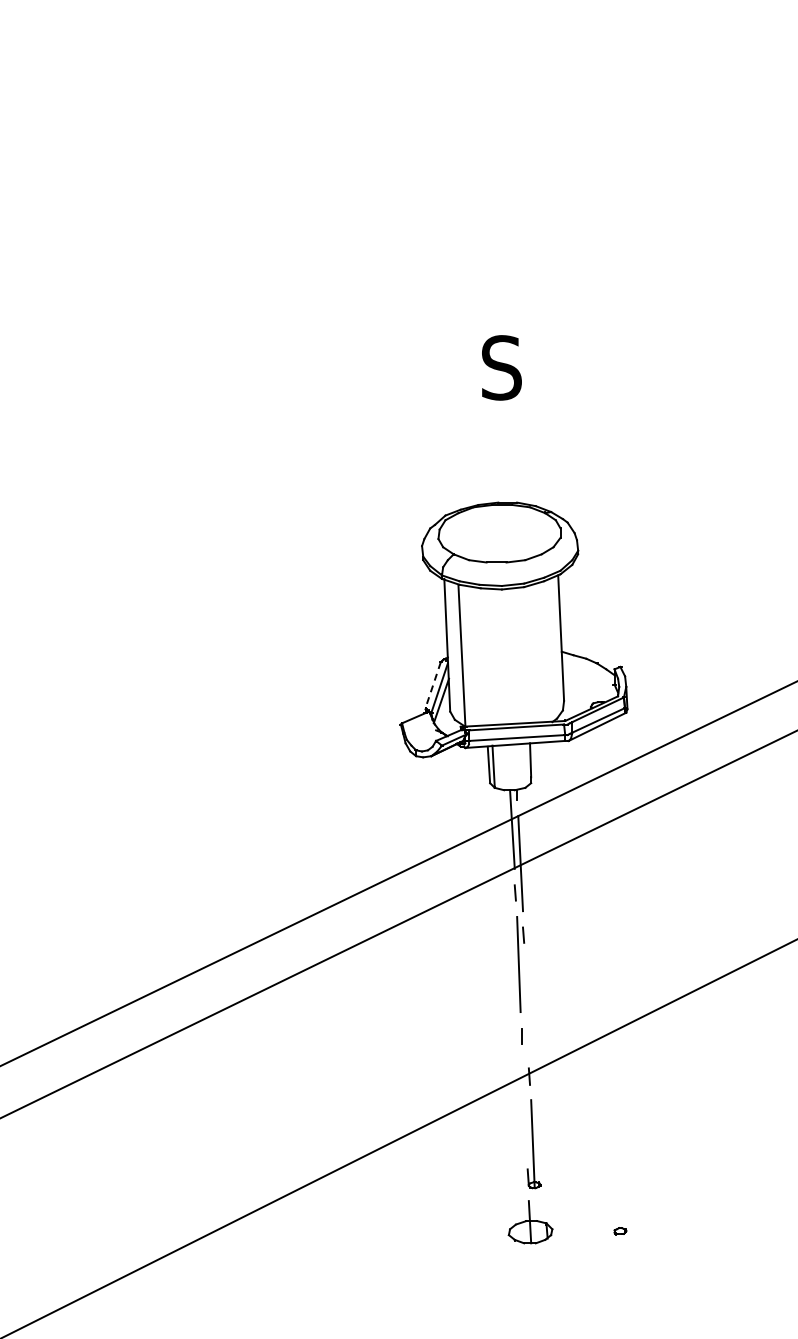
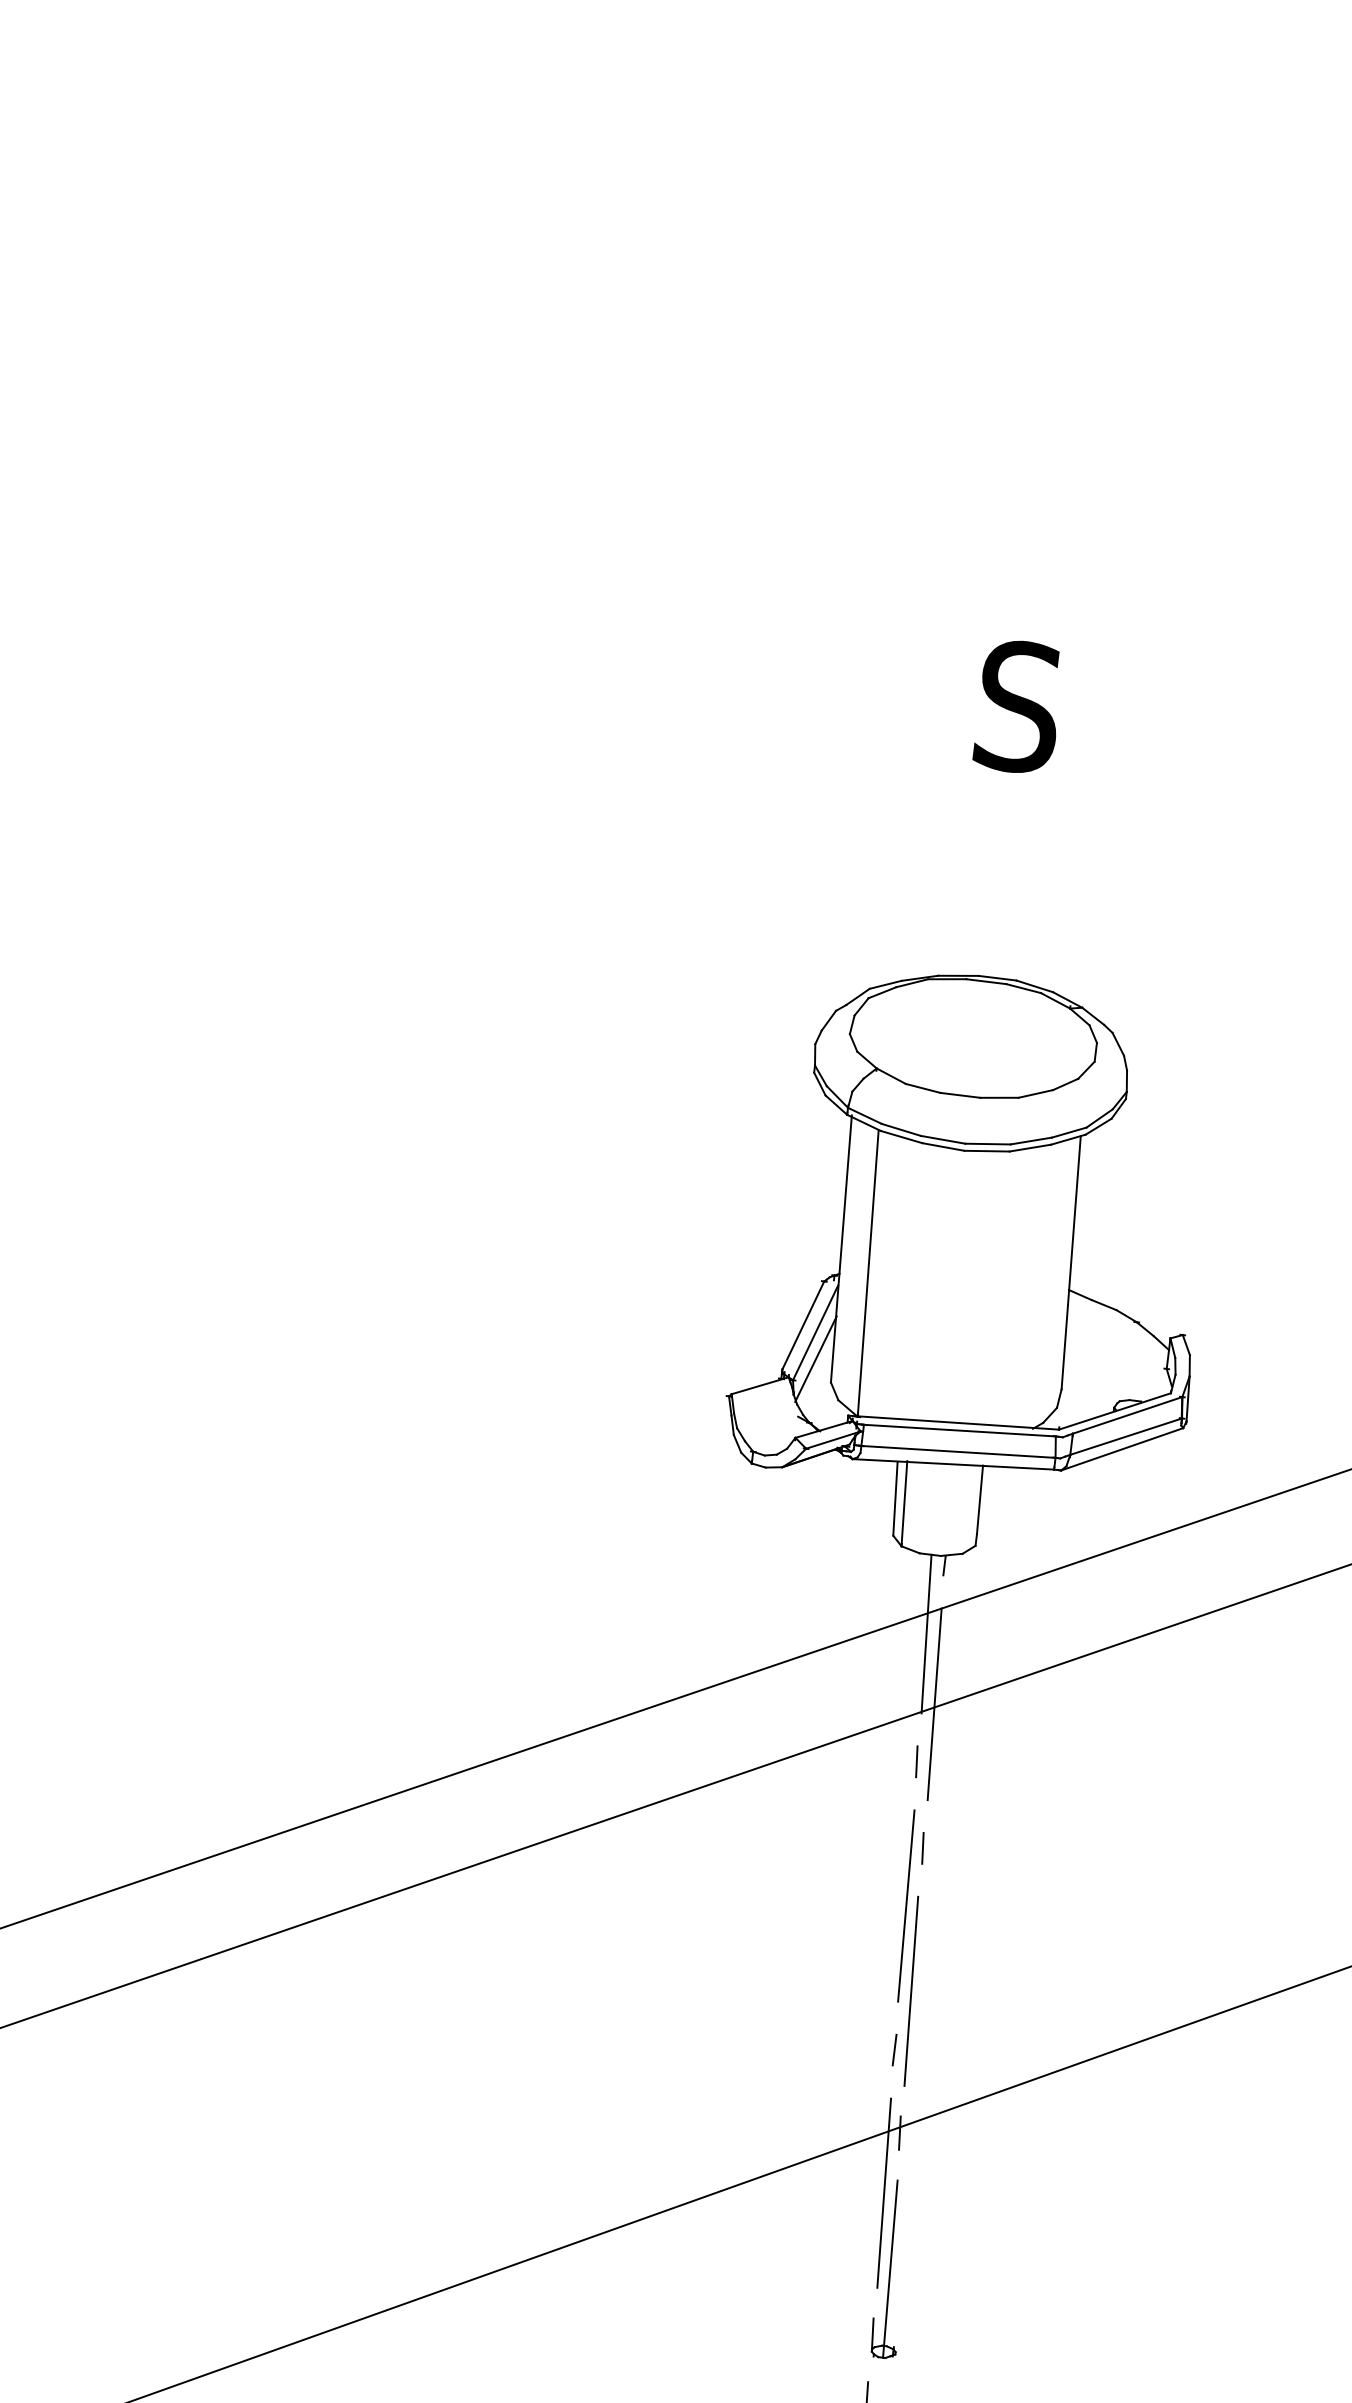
line: (433, 685) -> (803, 1326), dashed -> solid
line: (526, 1006) -> (911, 1991), added
line: (525, 1107) -> (884, 2193), added

